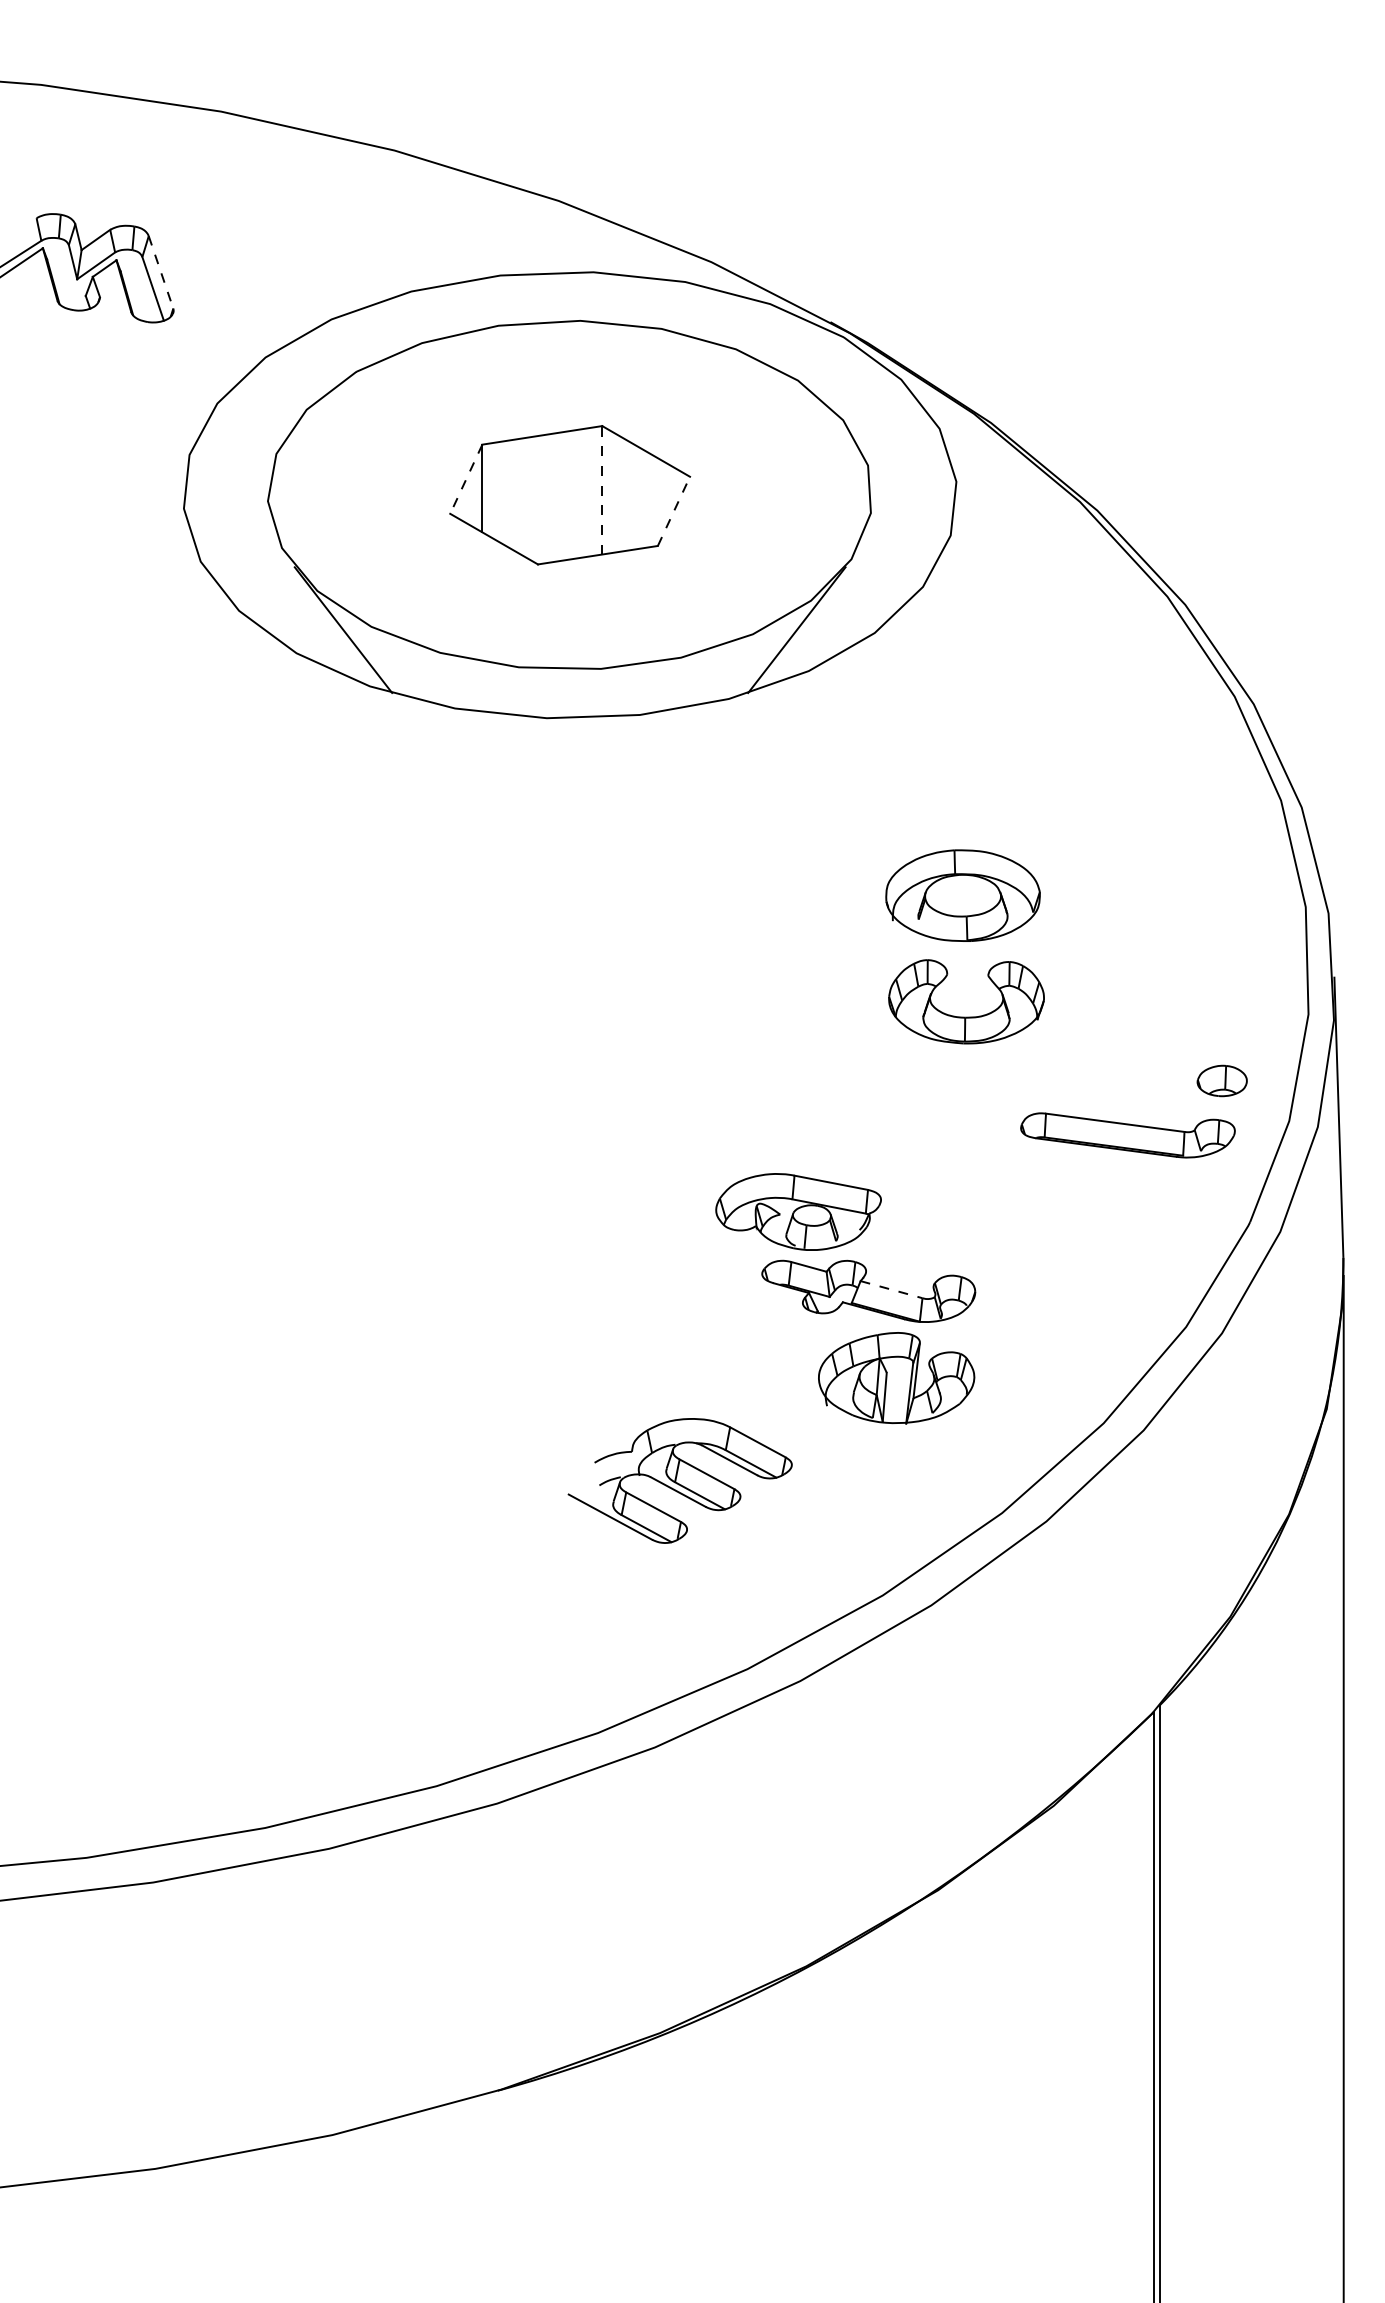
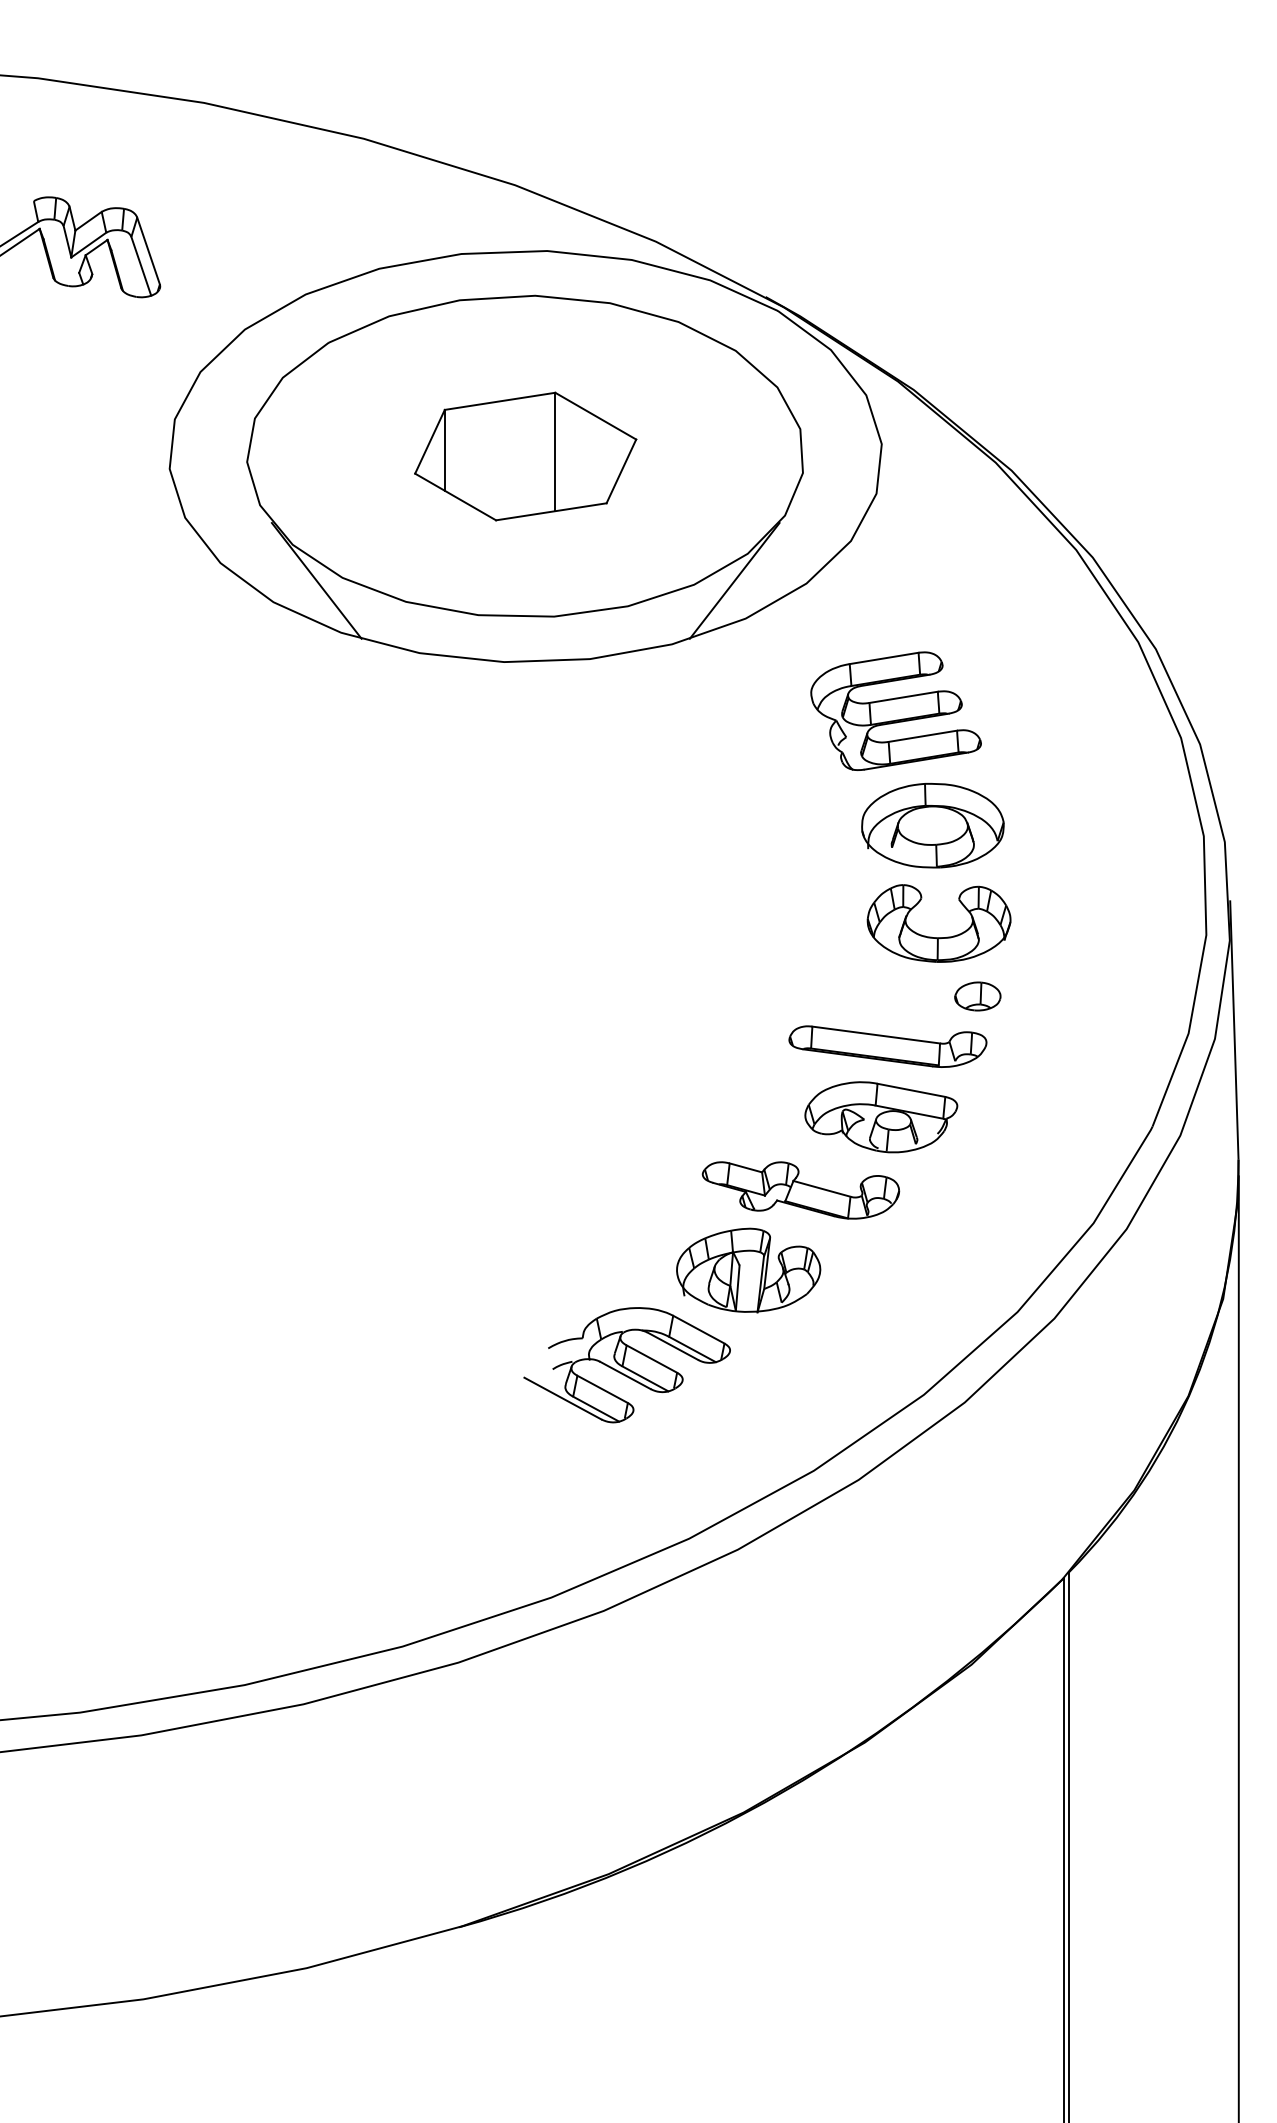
line: (160, 272) -> (148, 251), dashed -> solid
line: (465, 480) -> (429, 442), dashed -> solid
line: (602, 489) -> (555, 451), dashed -> solid
line: (674, 510) -> (621, 470), dashed -> solid
part: (971, 770) -> (895, 710), added
part: (962, 895) -> (932, 825), moved
part: (965, 1016) -> (938, 937), moved
part: (1221, 1080) -> (977, 996), moved
part: (1127, 1135) -> (887, 1046), moved
part: (798, 1212) -> (881, 1117), moved
line: (892, 1289) -> (822, 1188), dashed -> solid
part: (896, 1378) -> (748, 1270), moved

